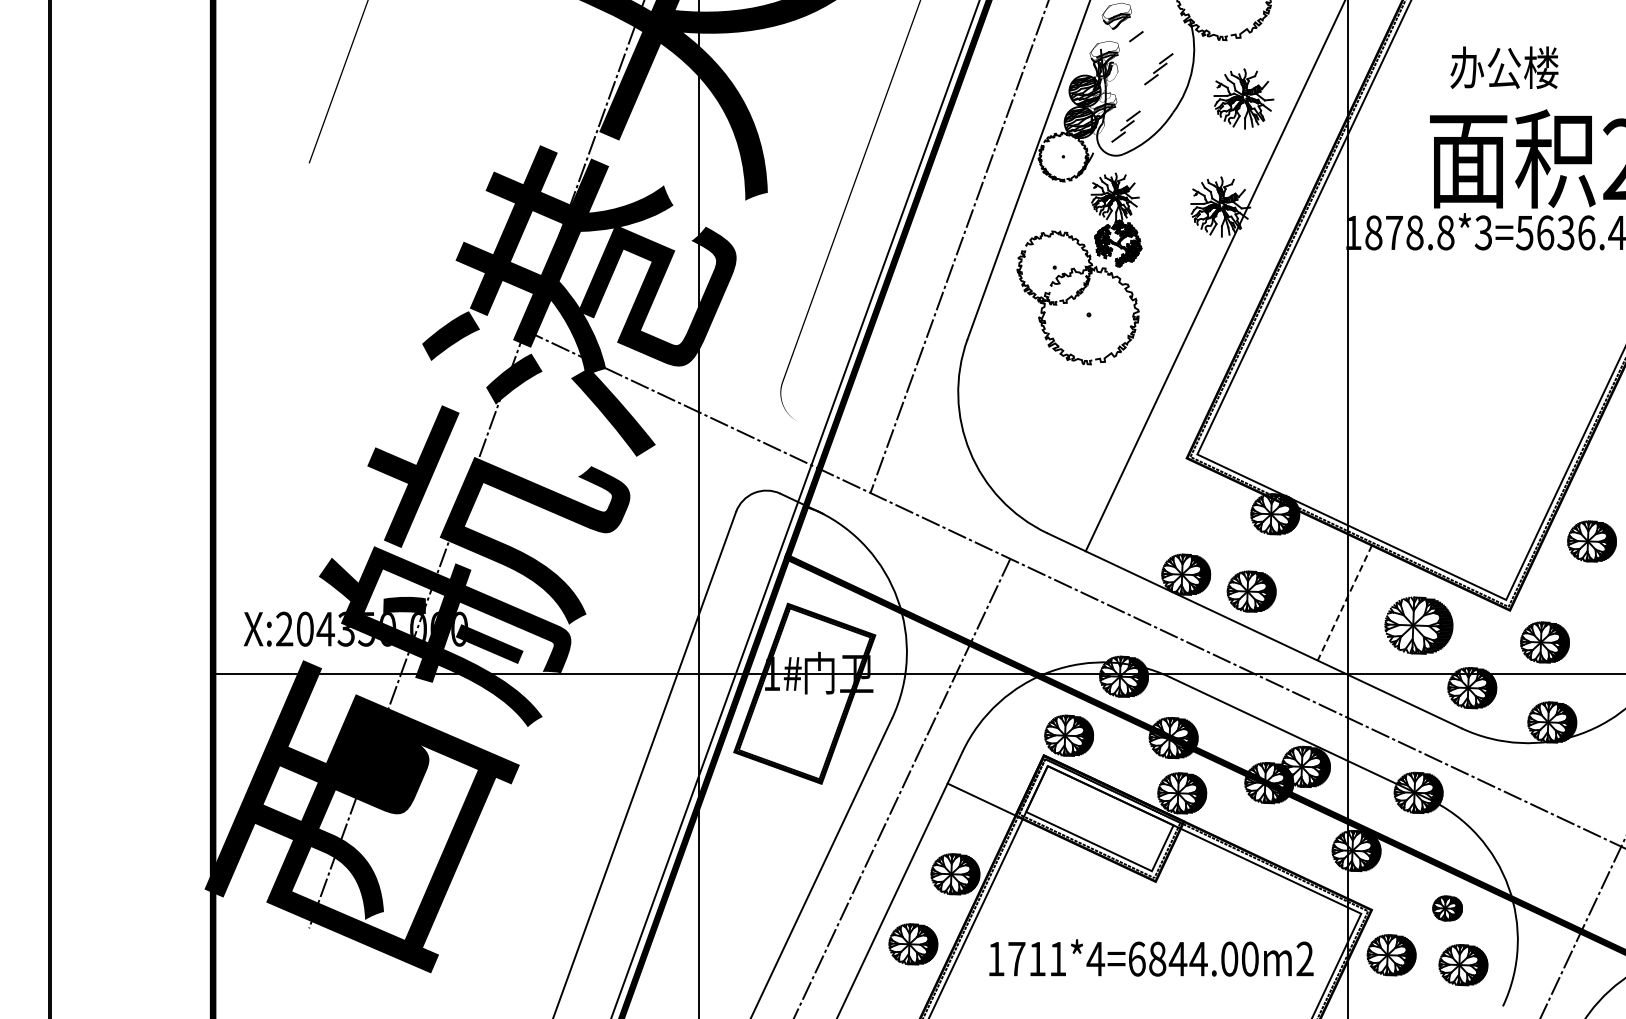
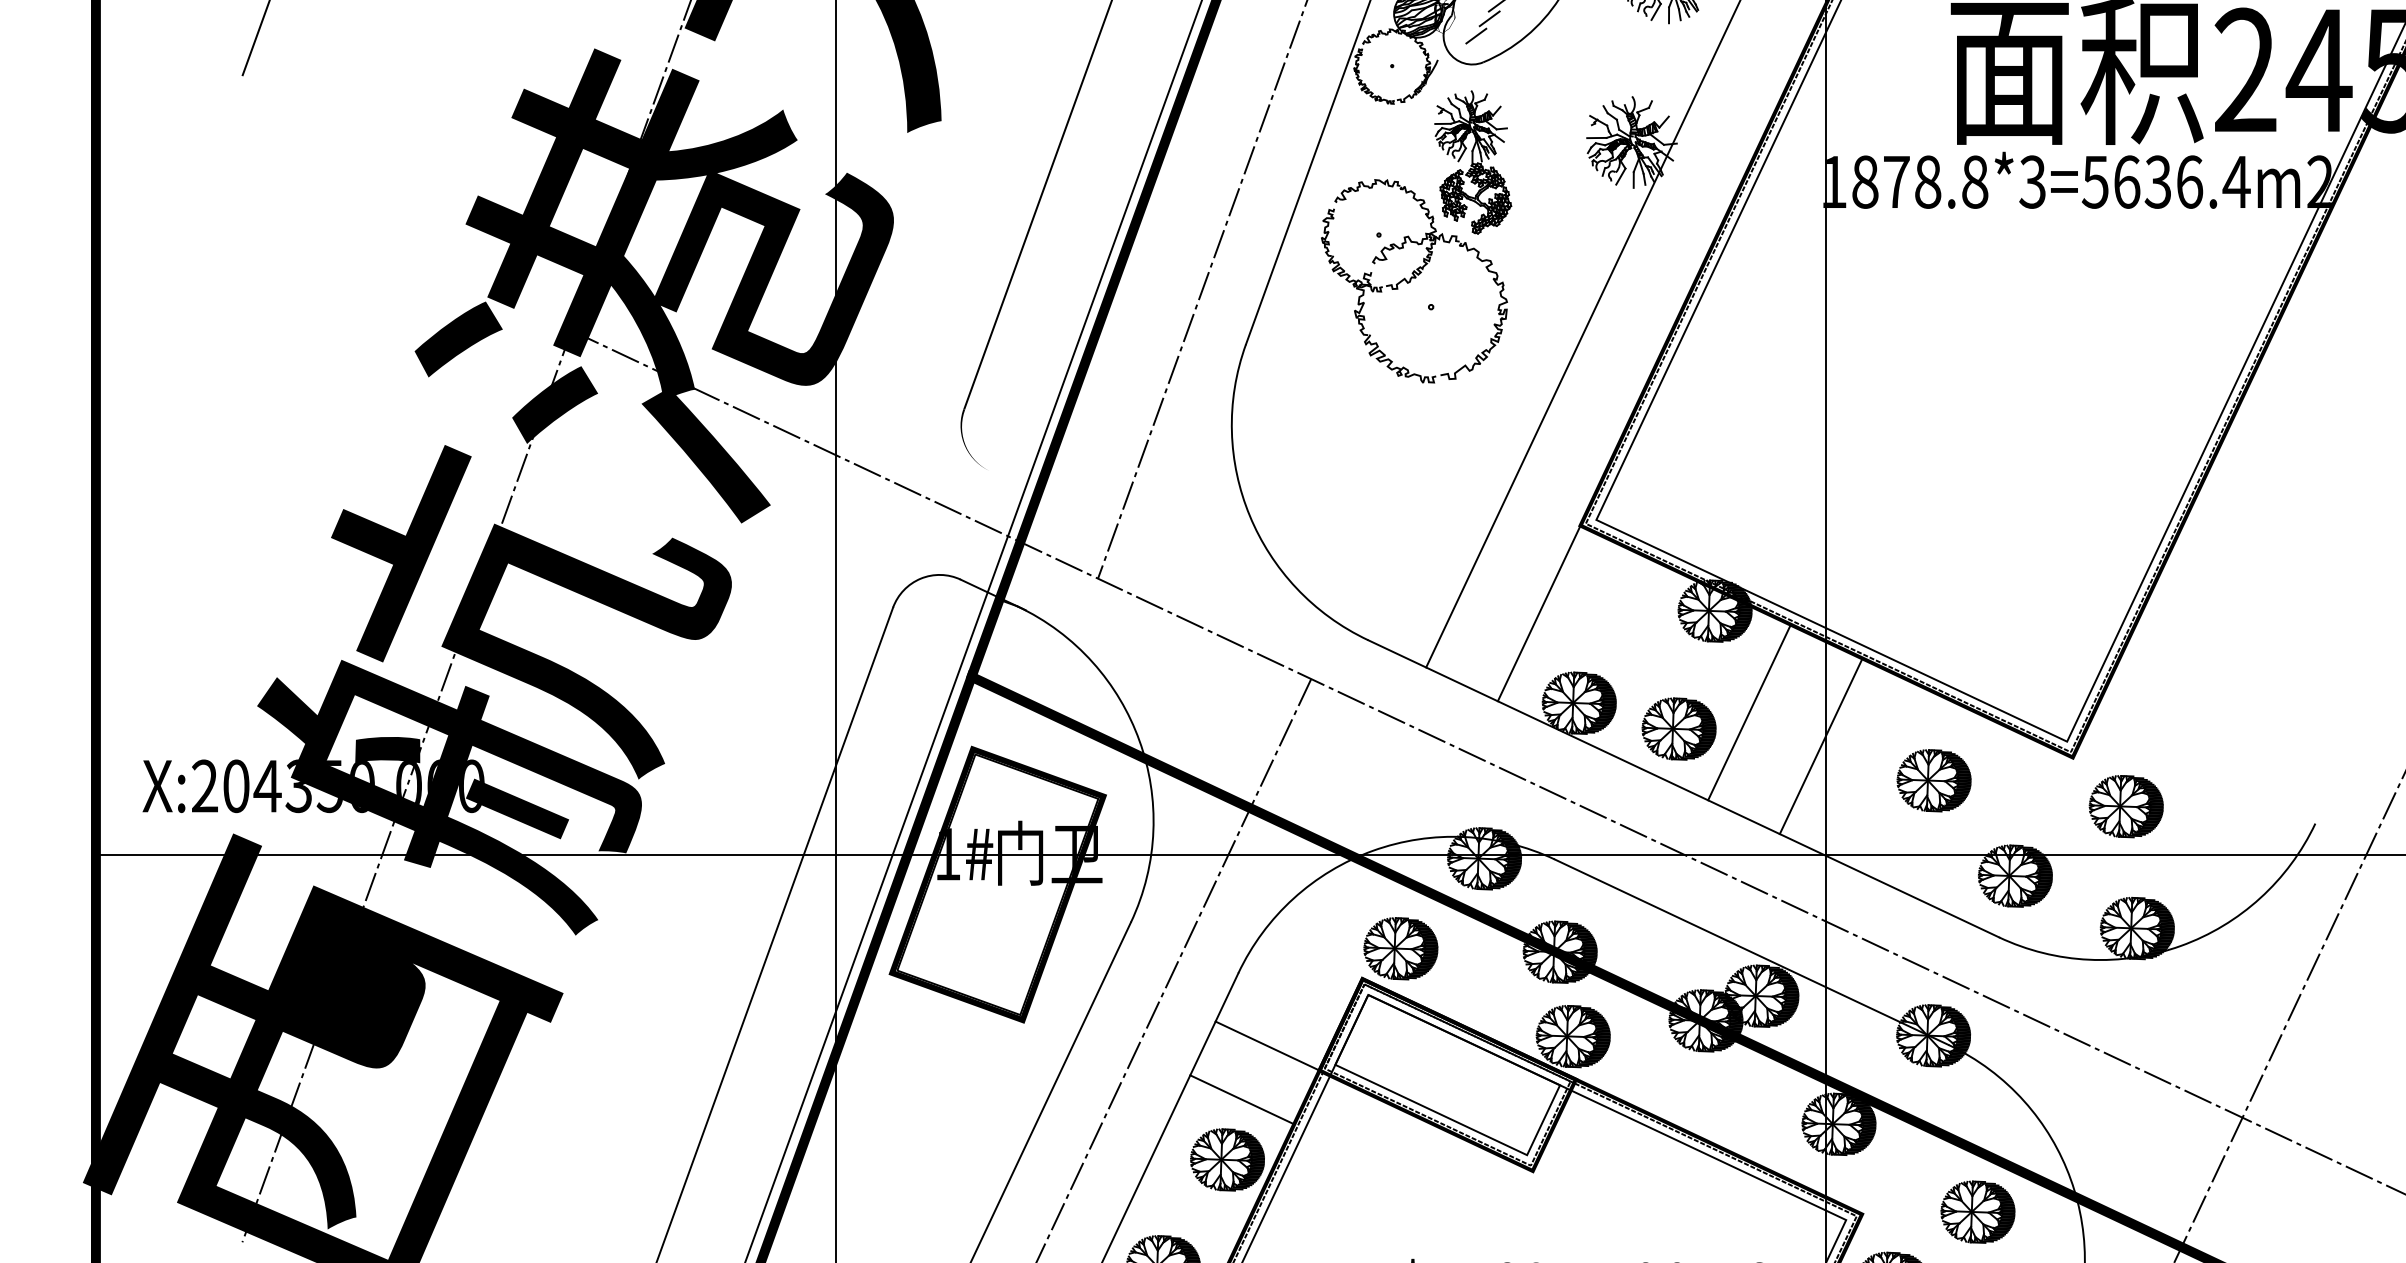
line: (1159, 515) -> (1538, 612), added
part: (1591, 541) -> (2197, 652), removed
line: (1297, 580) -> (1748, 712), added
line: (1344, 602) -> (1820, 745), dashed -> solid
part: (1418, 625) -> (1933, 780), size x0.71
line: (965, 834) -> (1242, 1099), added
part: (1447, 908) -> (1977, 1212), size x1.67

